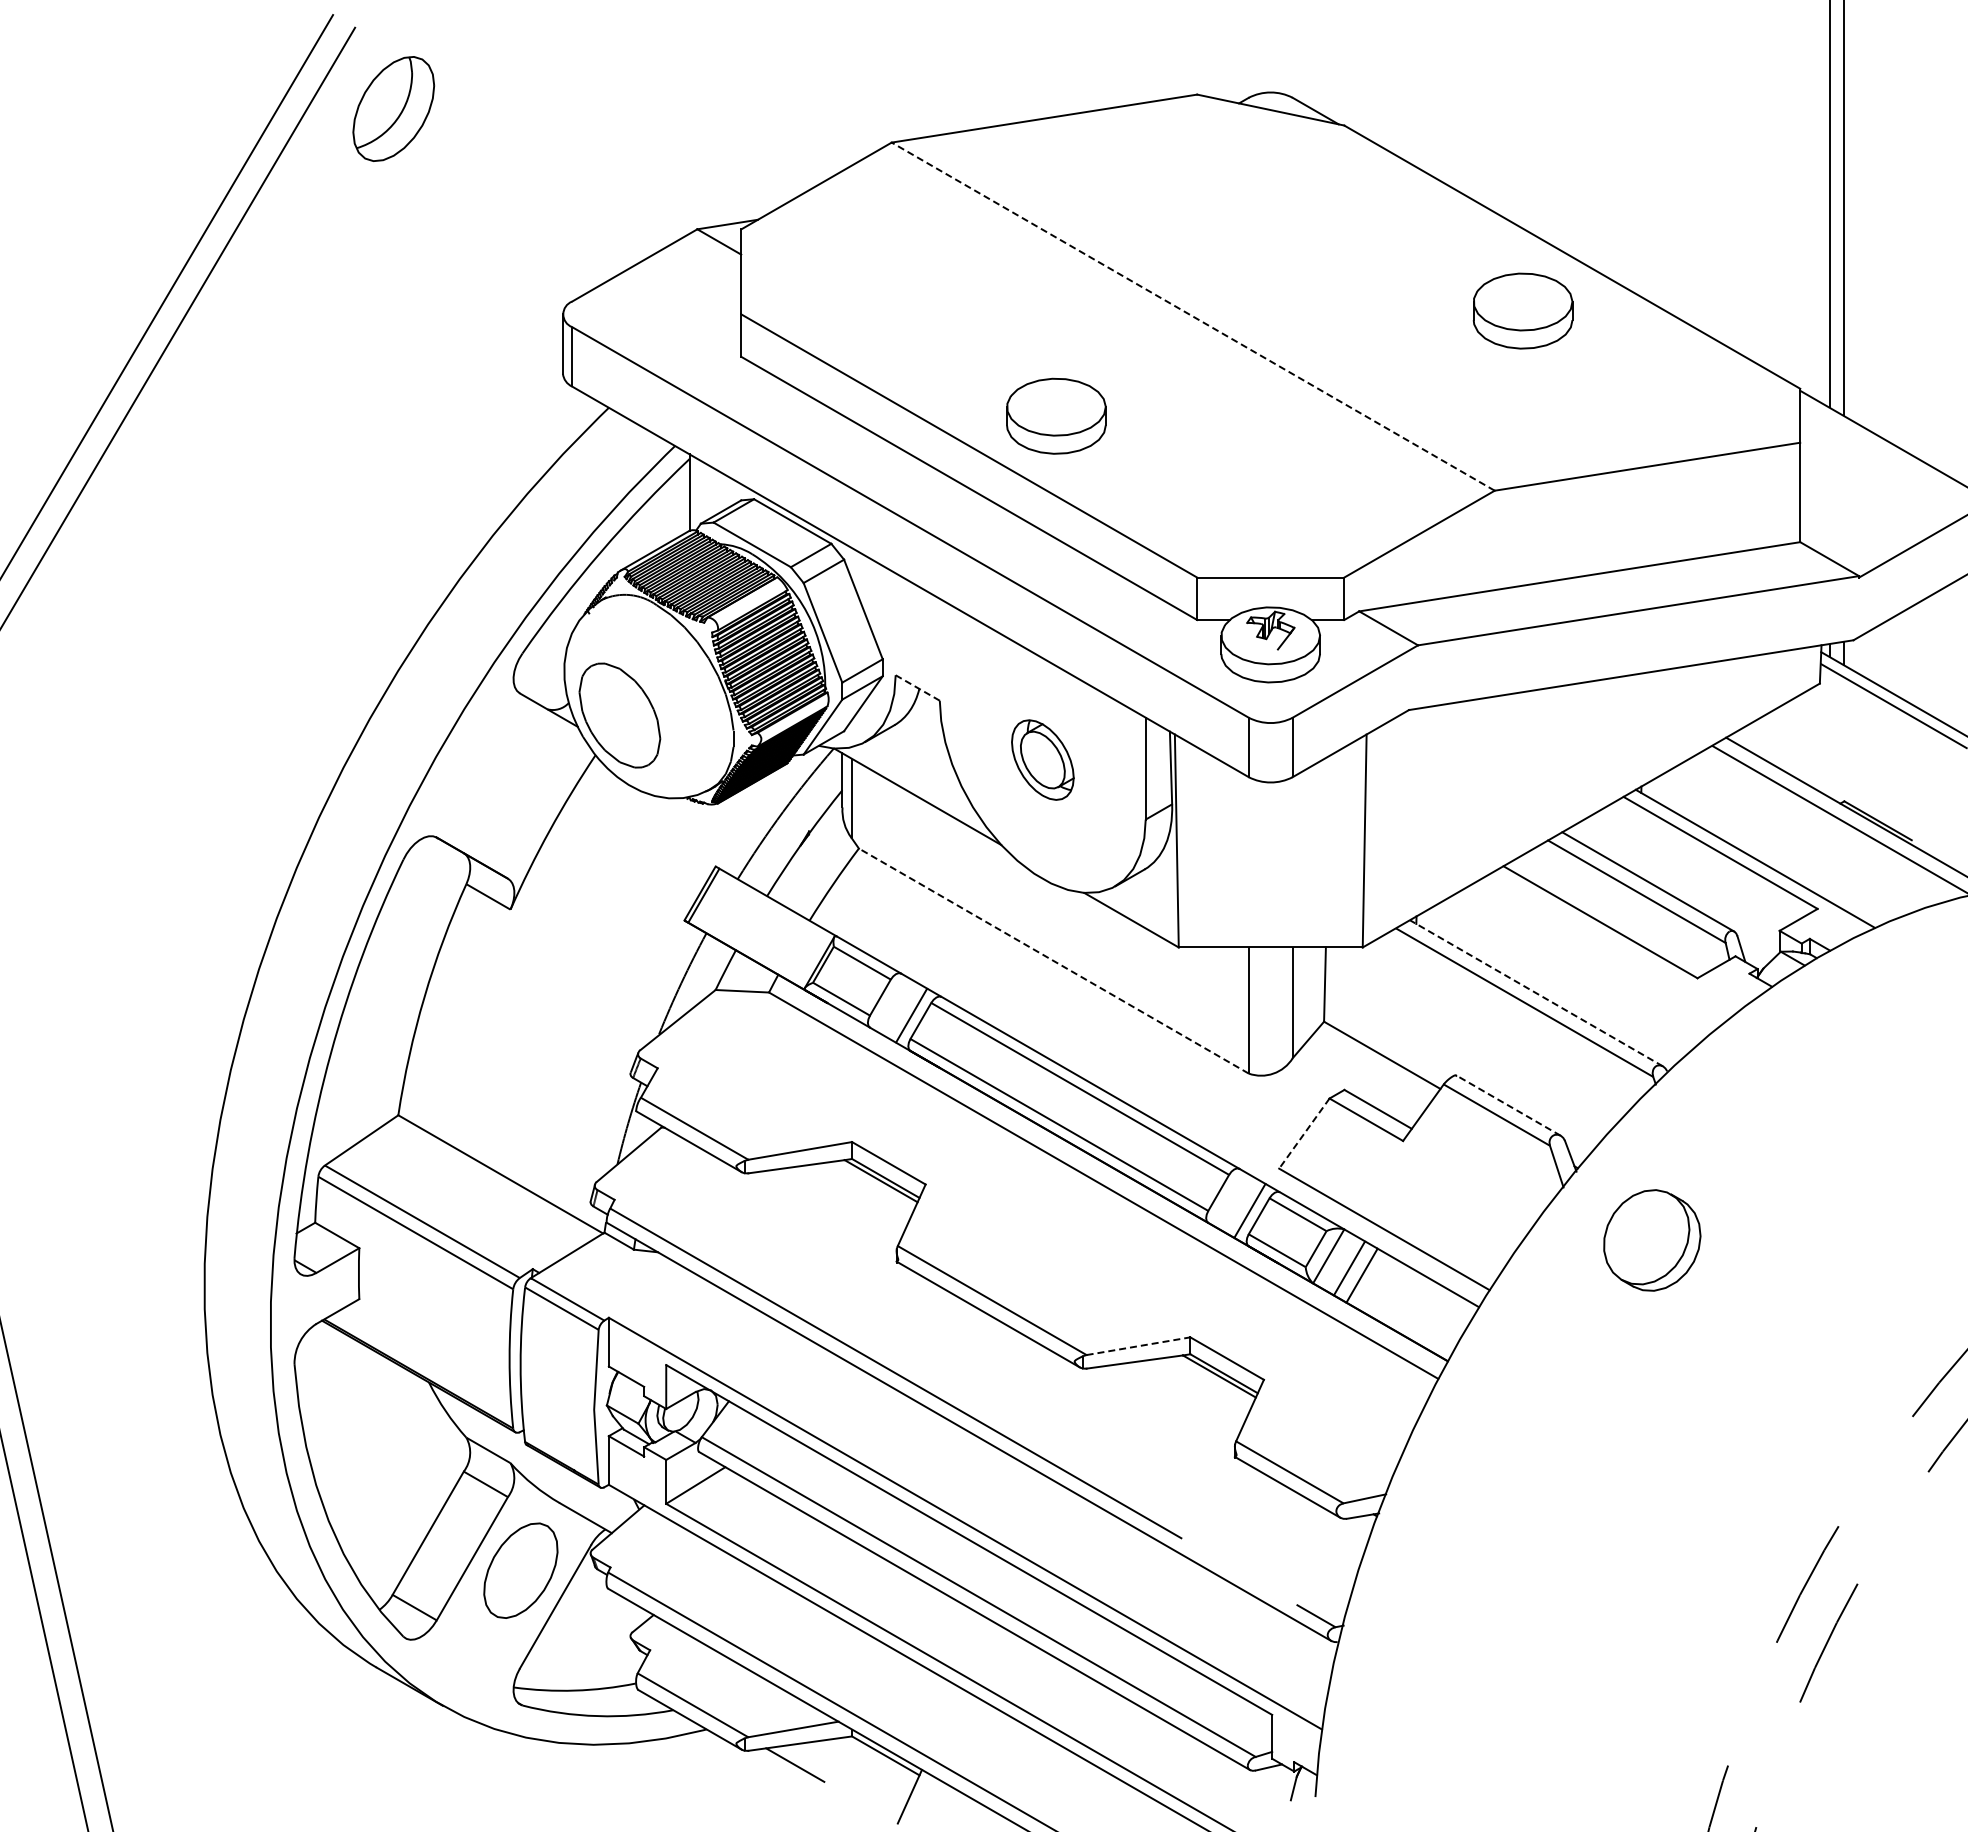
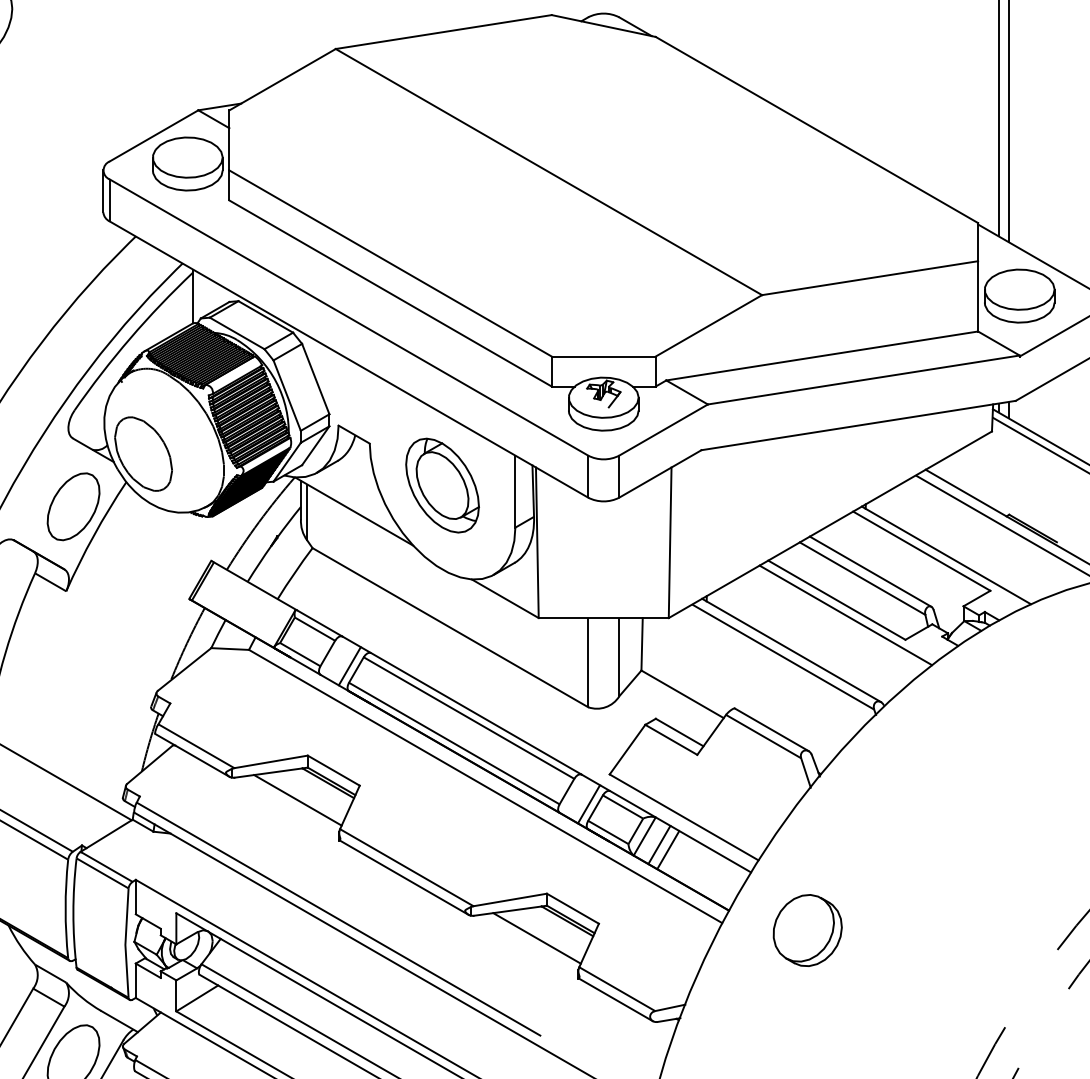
part: (1522, 310) -> (1019, 295), moved
line: (1192, 316) -> (548, 171), dashed -> solid
part: (1056, 415) -> (187, 163), moved
line: (917, 687) -> (354, 434), dashed -> solid
part: (1042, 759) -> (442, 485), size x1.67
part: (520, 789) -> (73, 506), added
line: (1613, 943) -> (846, 615), added
line: (1053, 960) -> (450, 627), dashed -> solid
line: (1535, 993) -> (790, 650), dashed -> solid
line: (1507, 1105) -> (771, 729), dashed -> solid
line: (1304, 1134) -> (627, 750), dashed -> solid
line: (838, 1205) -> (298, 800), added
part: (1652, 1240) -> (807, 930), moved
line: (1138, 1346) -> (510, 900), dashed -> solid
line: (1176, 1400) -> (537, 938), added

